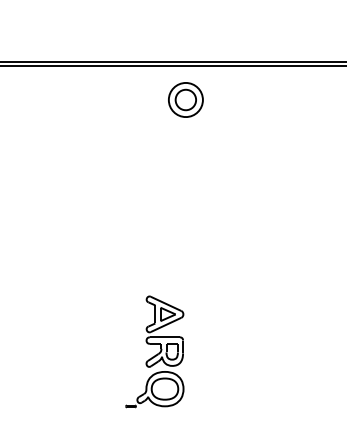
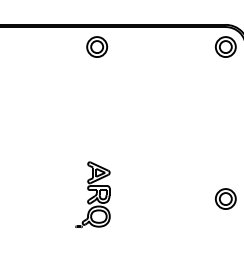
part: (186, 99) -> (97, 46), moved

